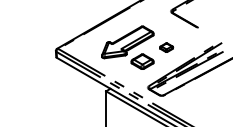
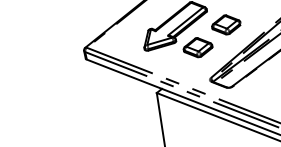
part: (166, 47) -> (226, 24), size x1.67

